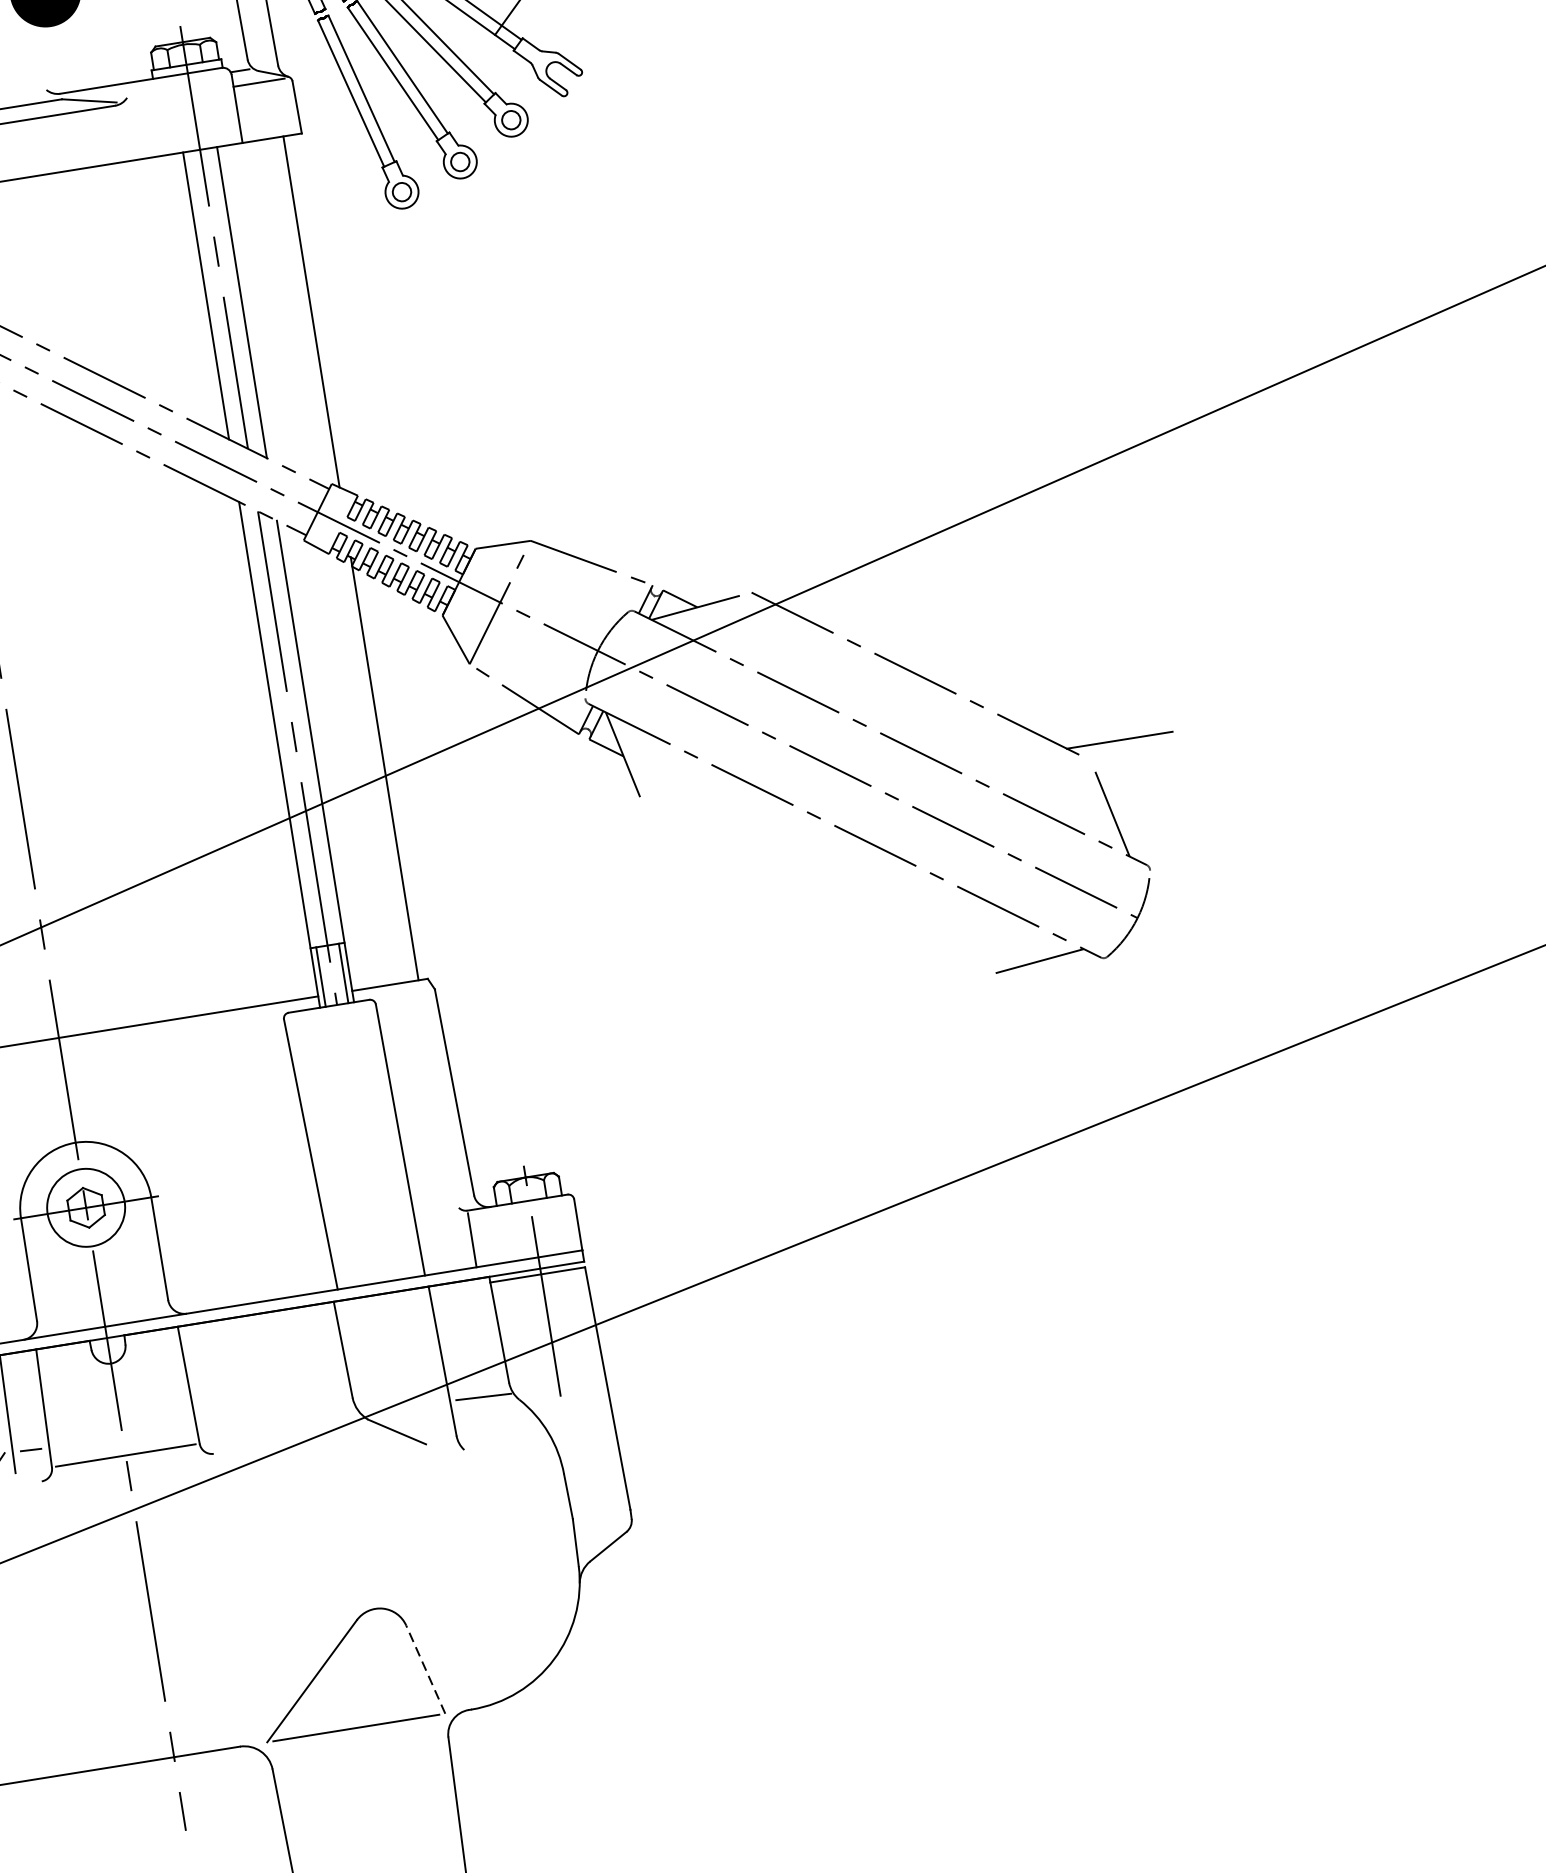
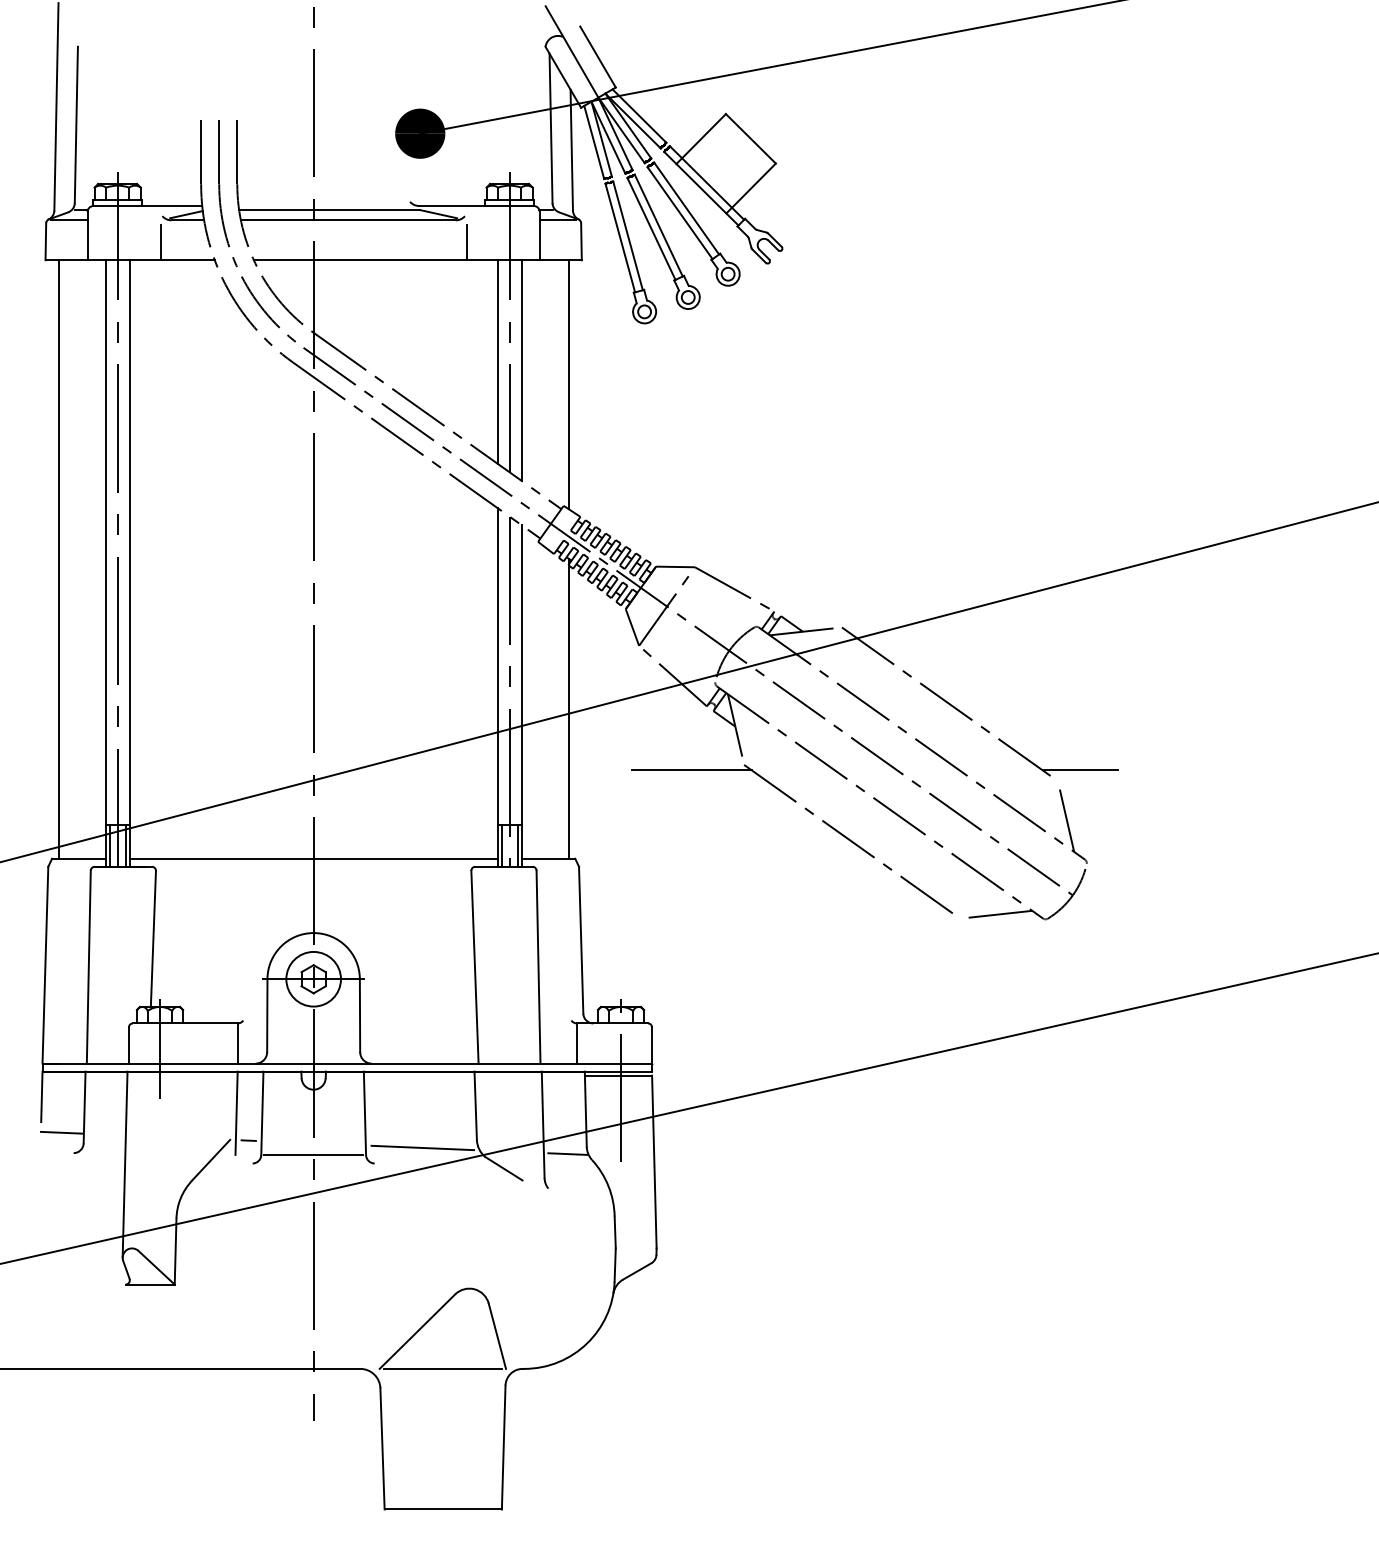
line: (135, 134) -> (466, 242), added
part: (749, 861) -> (810, 813), added
line: (277, 1420) -> (422, 1147), added
line: (426, 1670) -> (497, 1336), dashed -> solid

